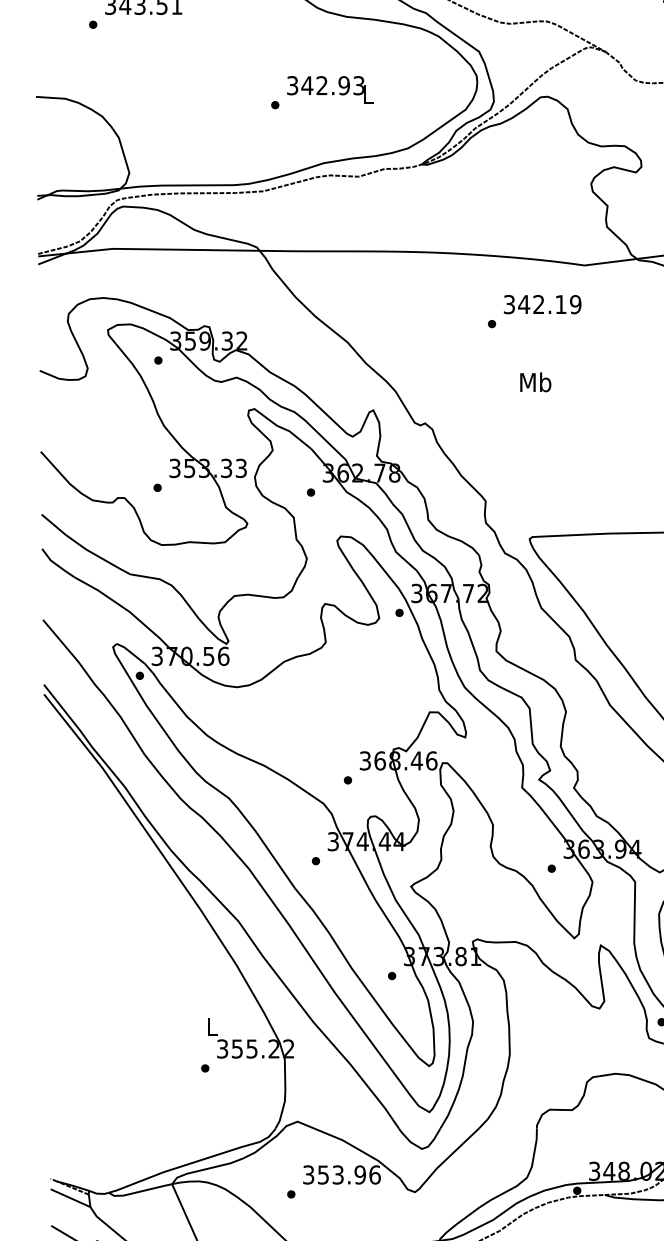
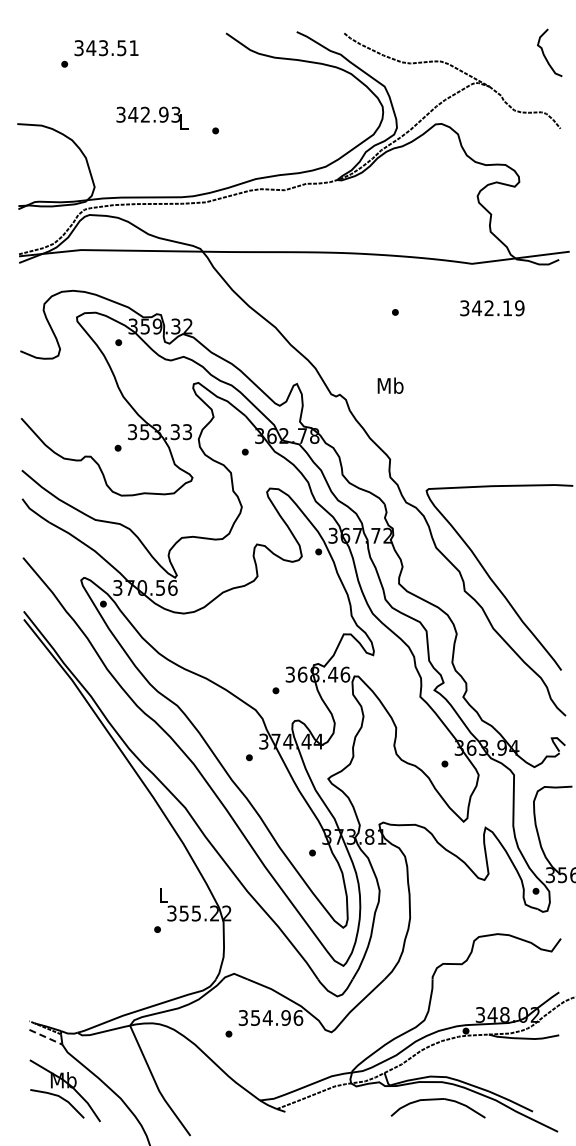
text: (330, 88) -> (152, 117), moved
text: (542, 304) -> (492, 308), moved
text: (535, 382) -> (390, 385), moved
text: (337, 1174) -> (267, 1017), 353.96 -> 354.96
line: (71, 1198) -> (46, 1037), solid -> dashed

